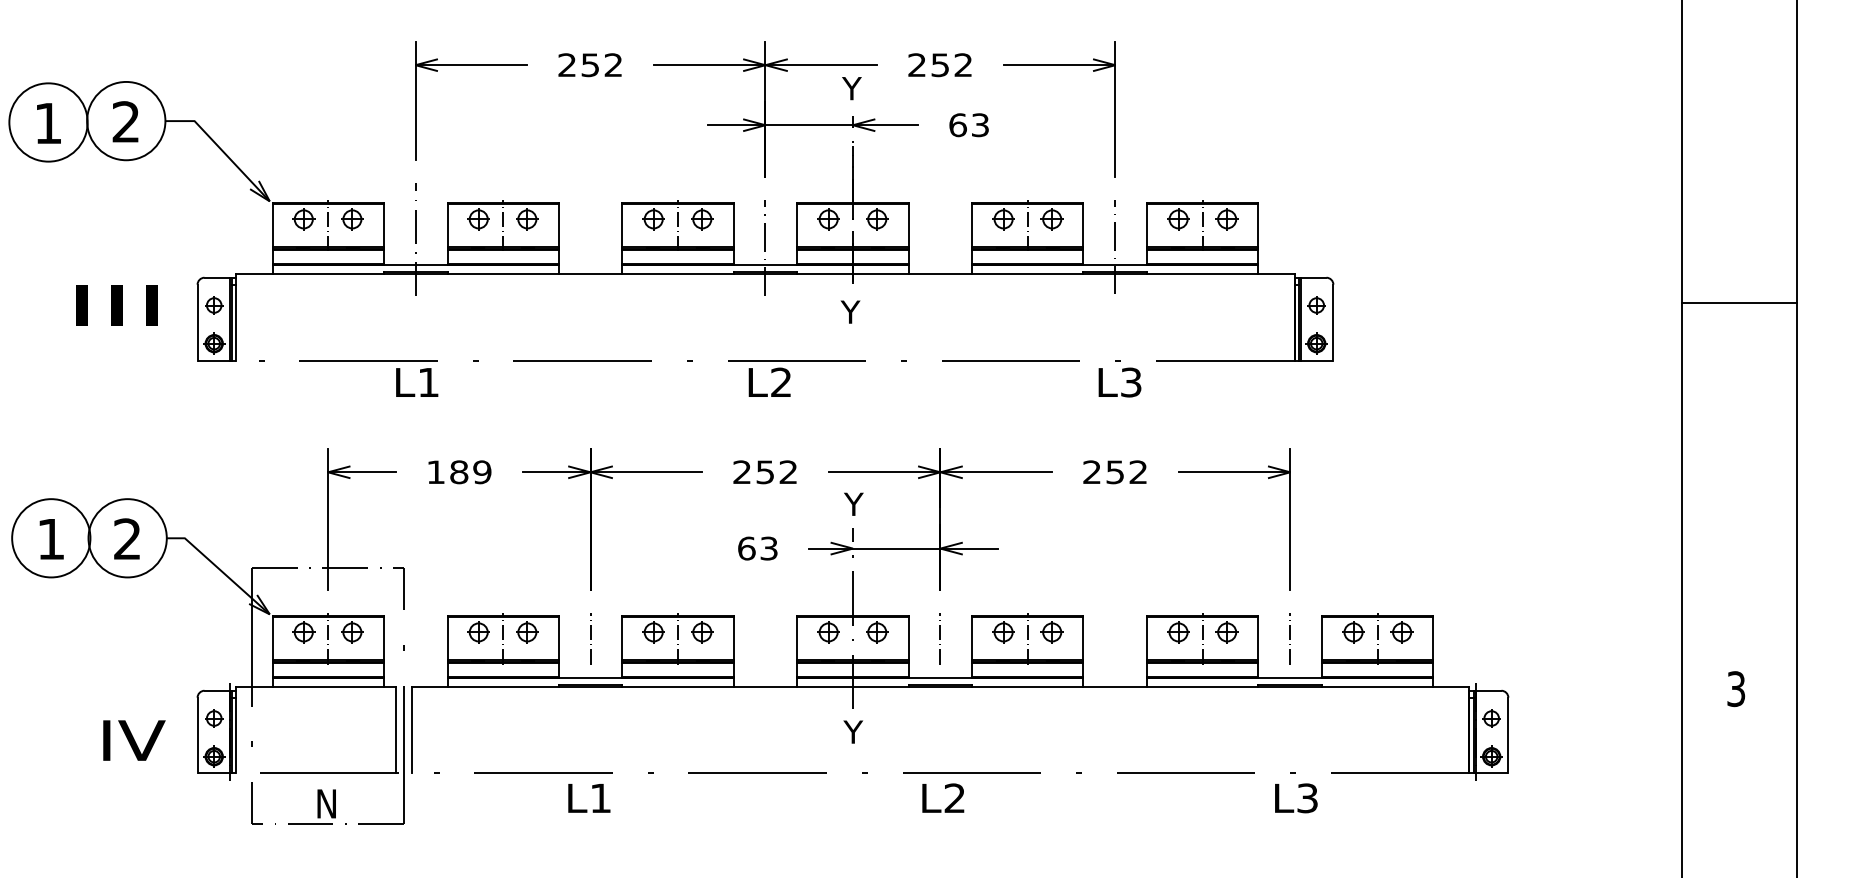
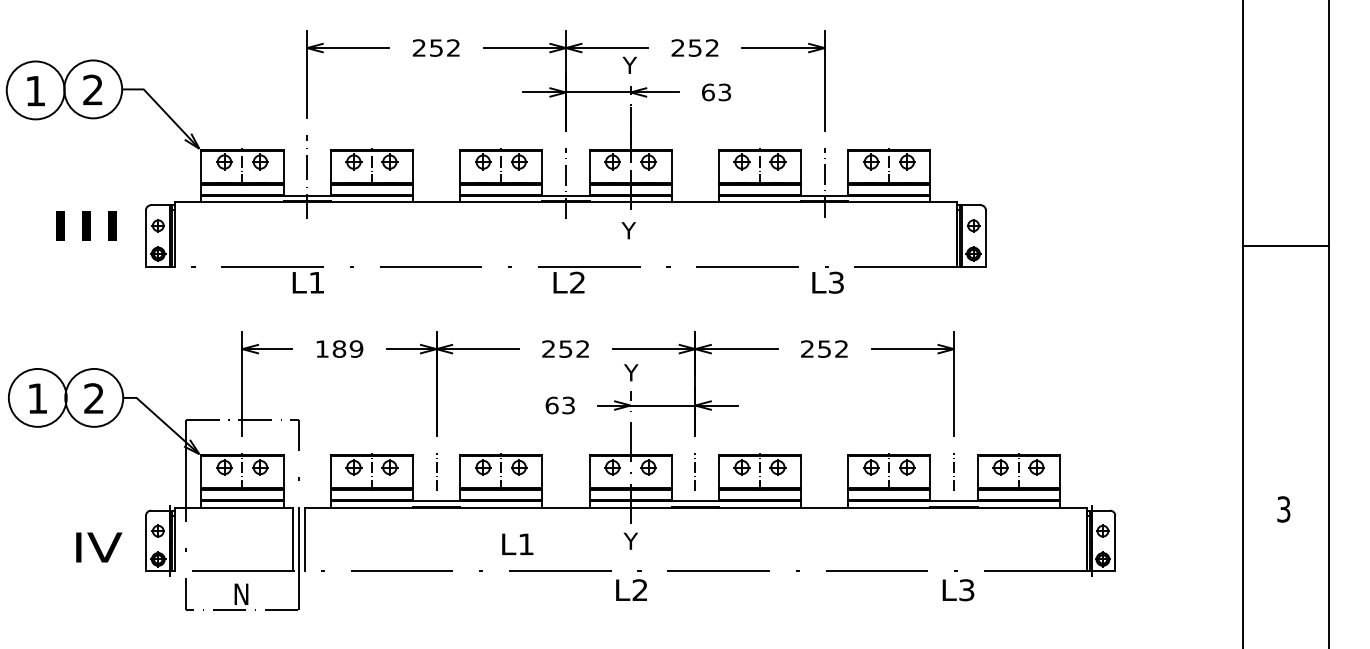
line: (1739, 303) -> (1286, 245), moved
text: (943, 797) -> (631, 589), moved
text: (589, 798) -> (517, 544), moved

